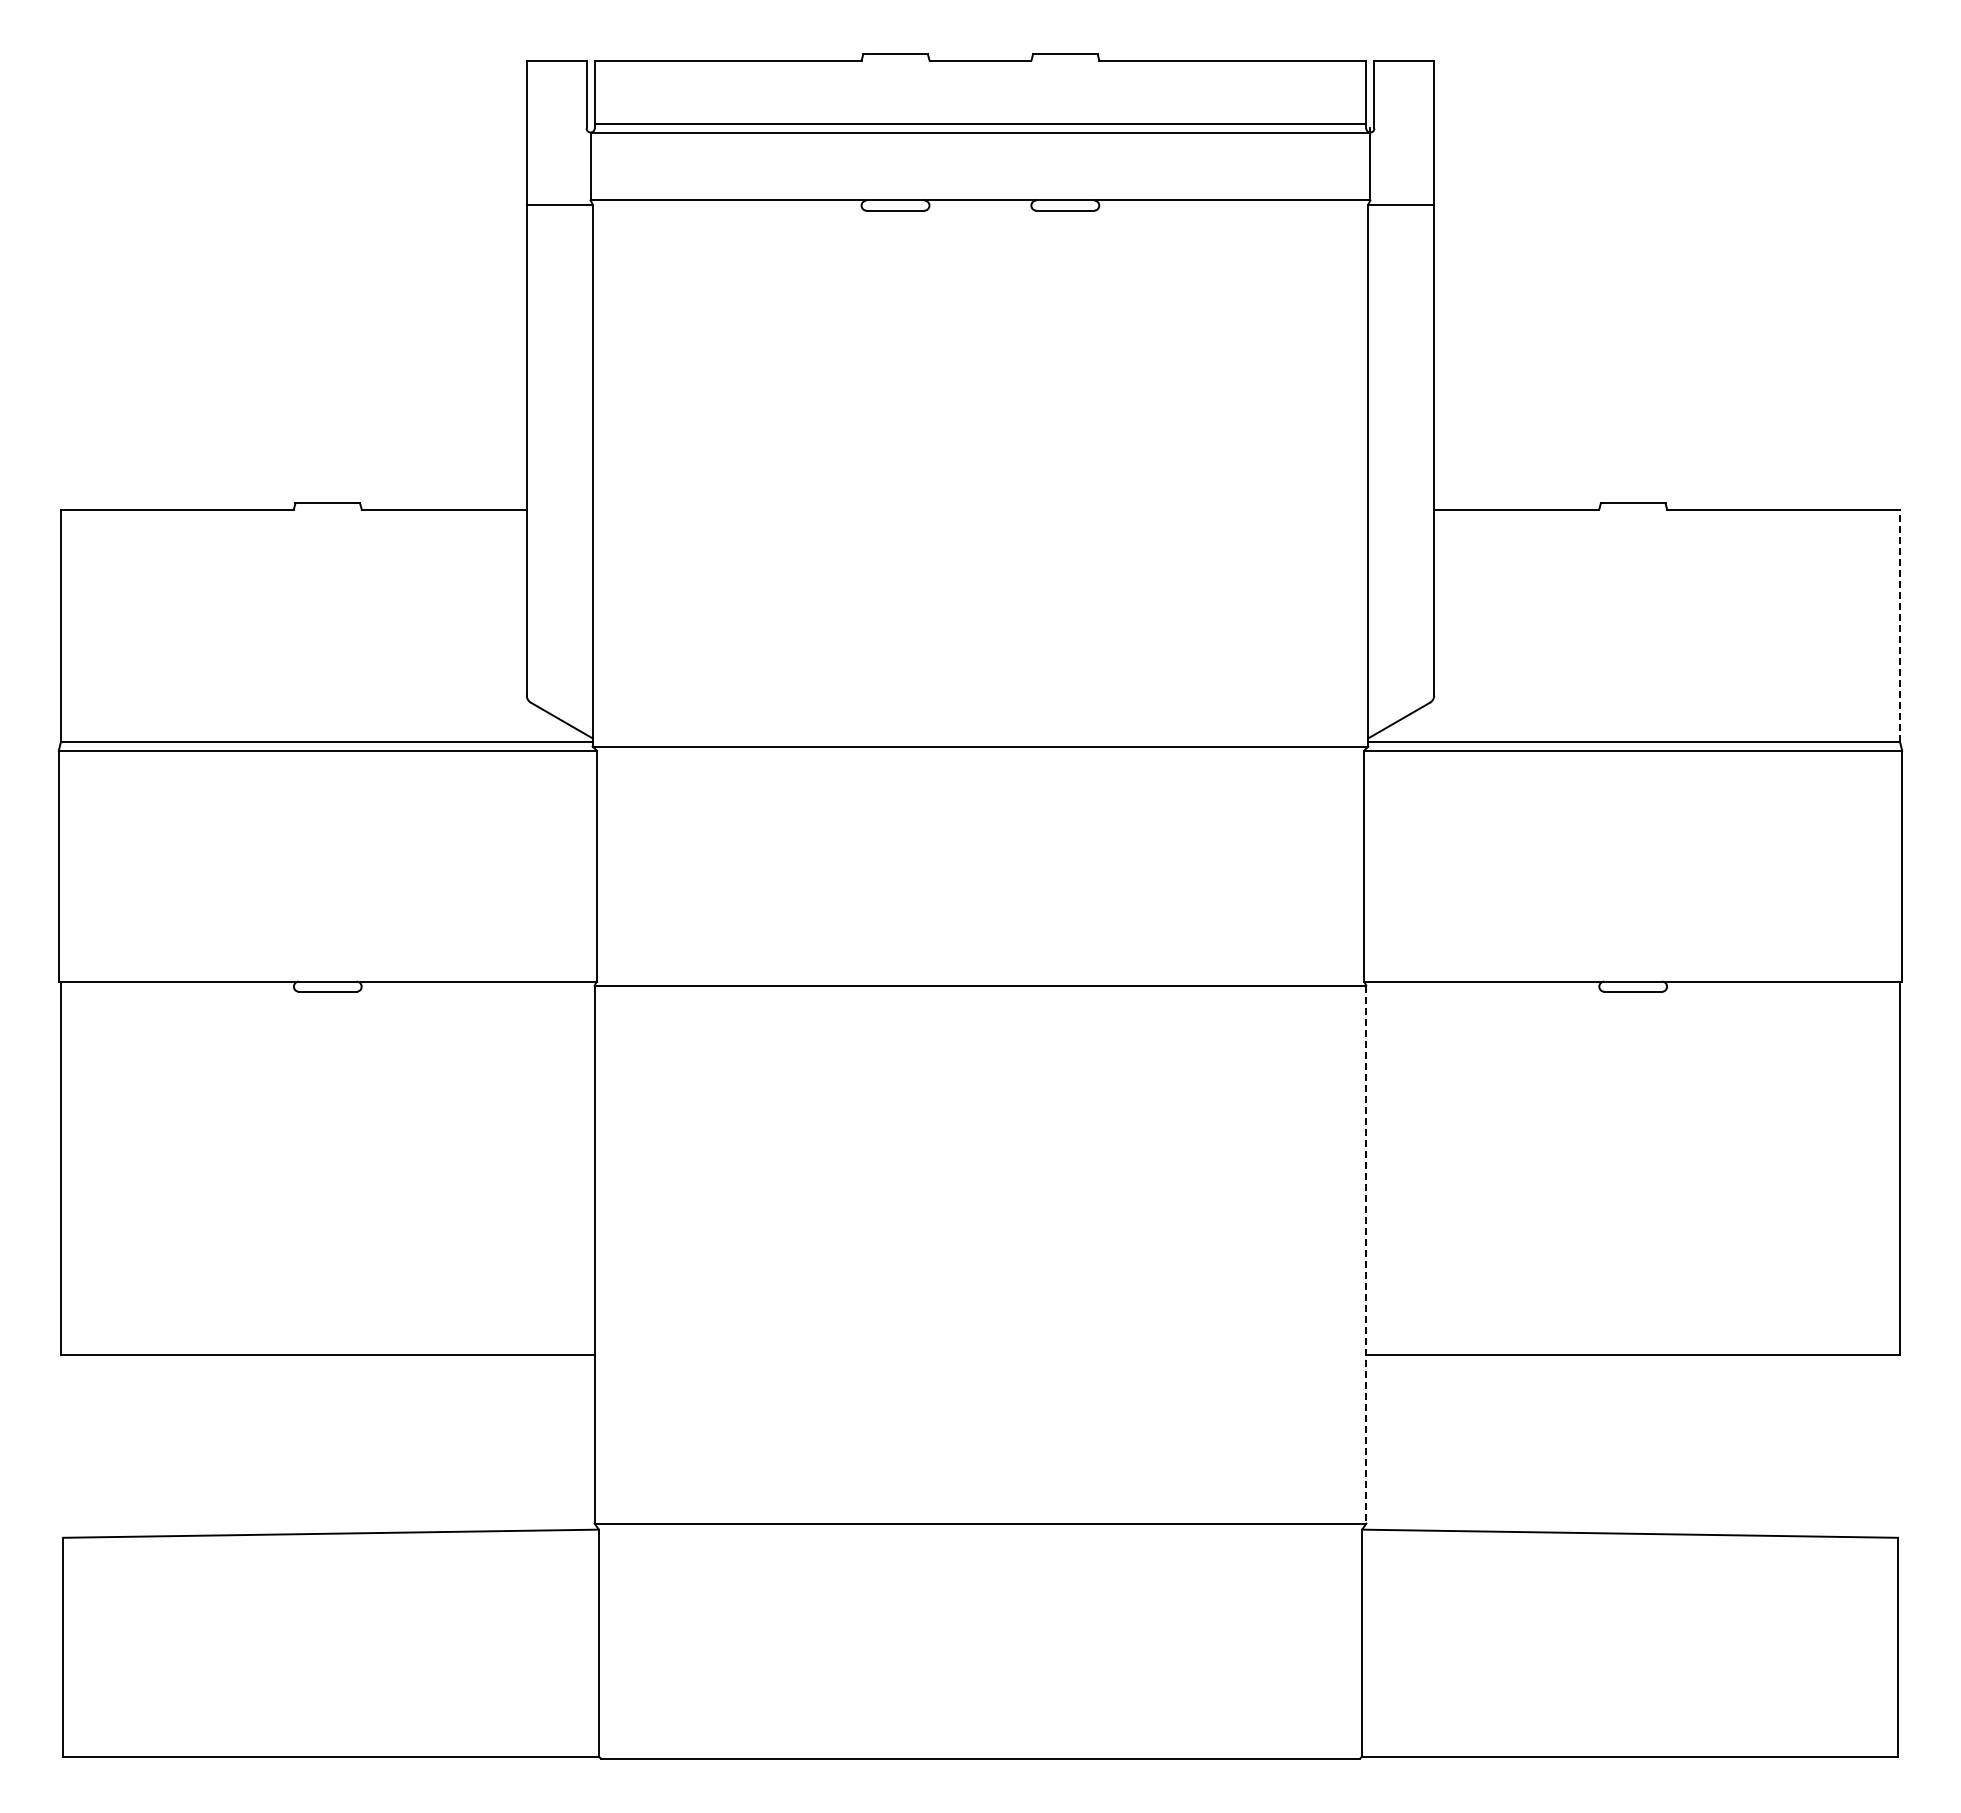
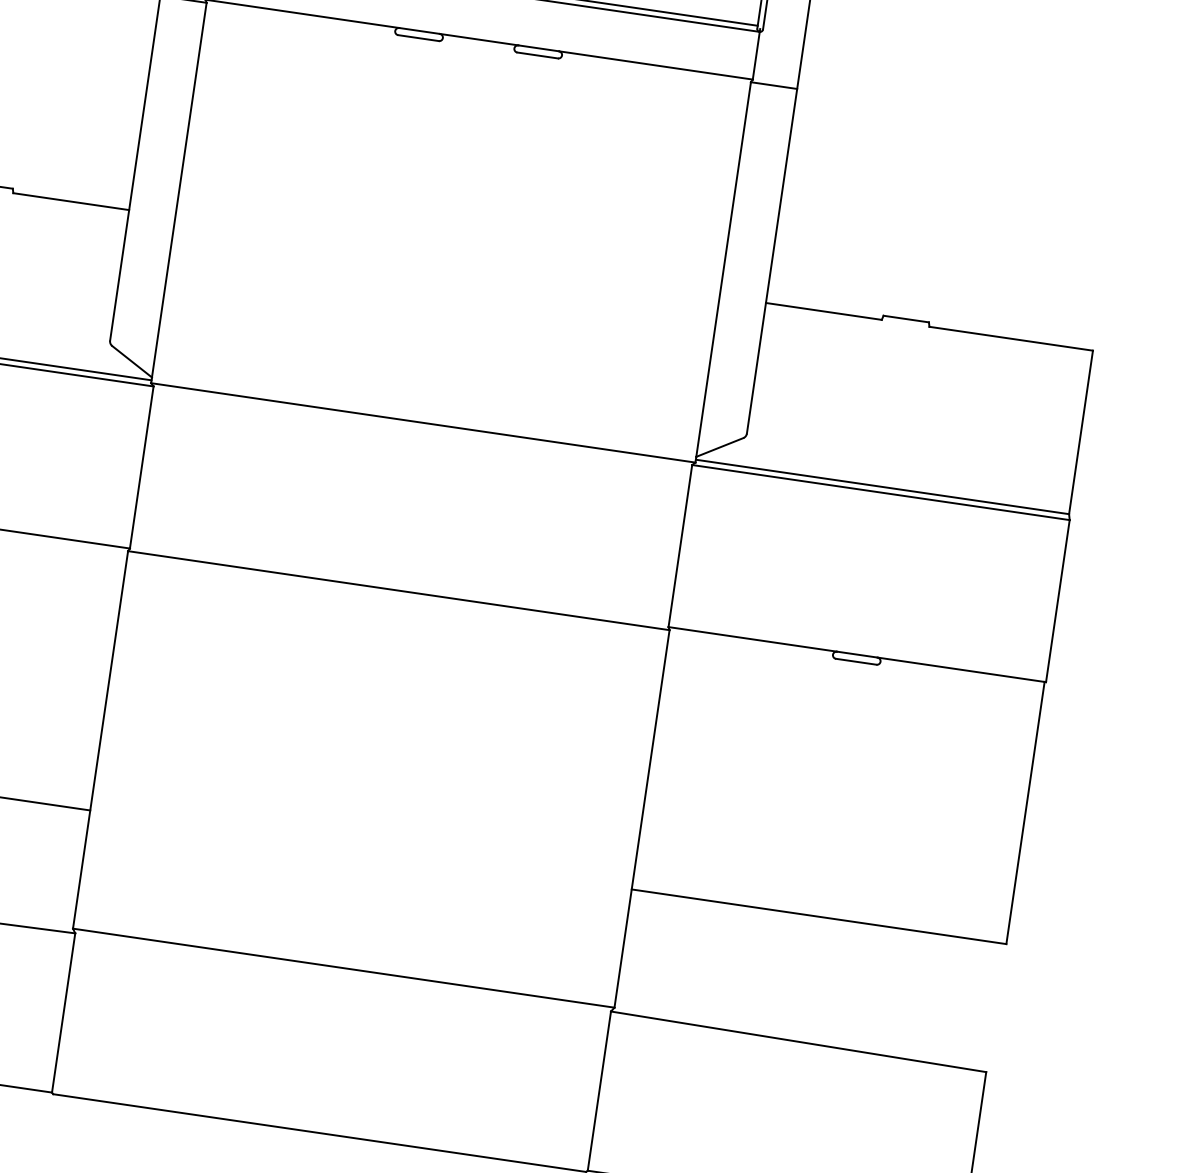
line: (1900, 625) -> (1081, 432), dashed -> solid
line: (1366, 1254) -> (642, 818), dashed -> solid

